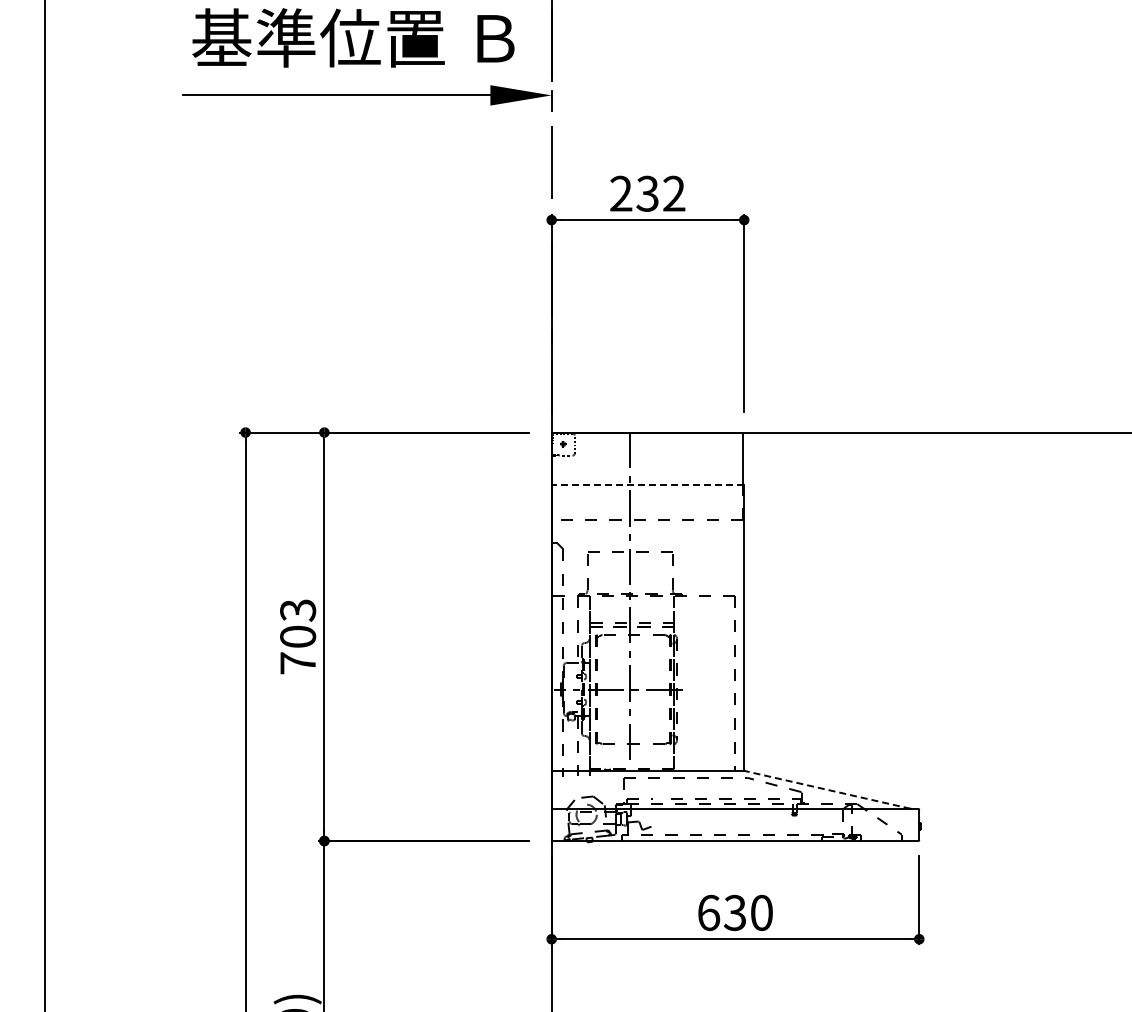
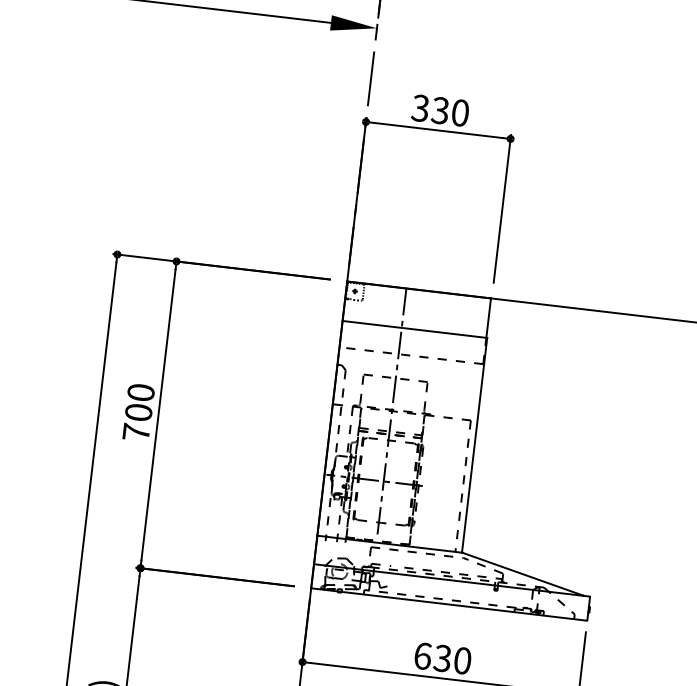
text: (647, 193) -> (440, 110), 232 -> 330
line: (647, 485) -> (414, 329), dashed -> solid
text: (298, 610) -> (141, 392), 703 -> 700
line: (827, 789) -> (522, 573), dashed -> solid

